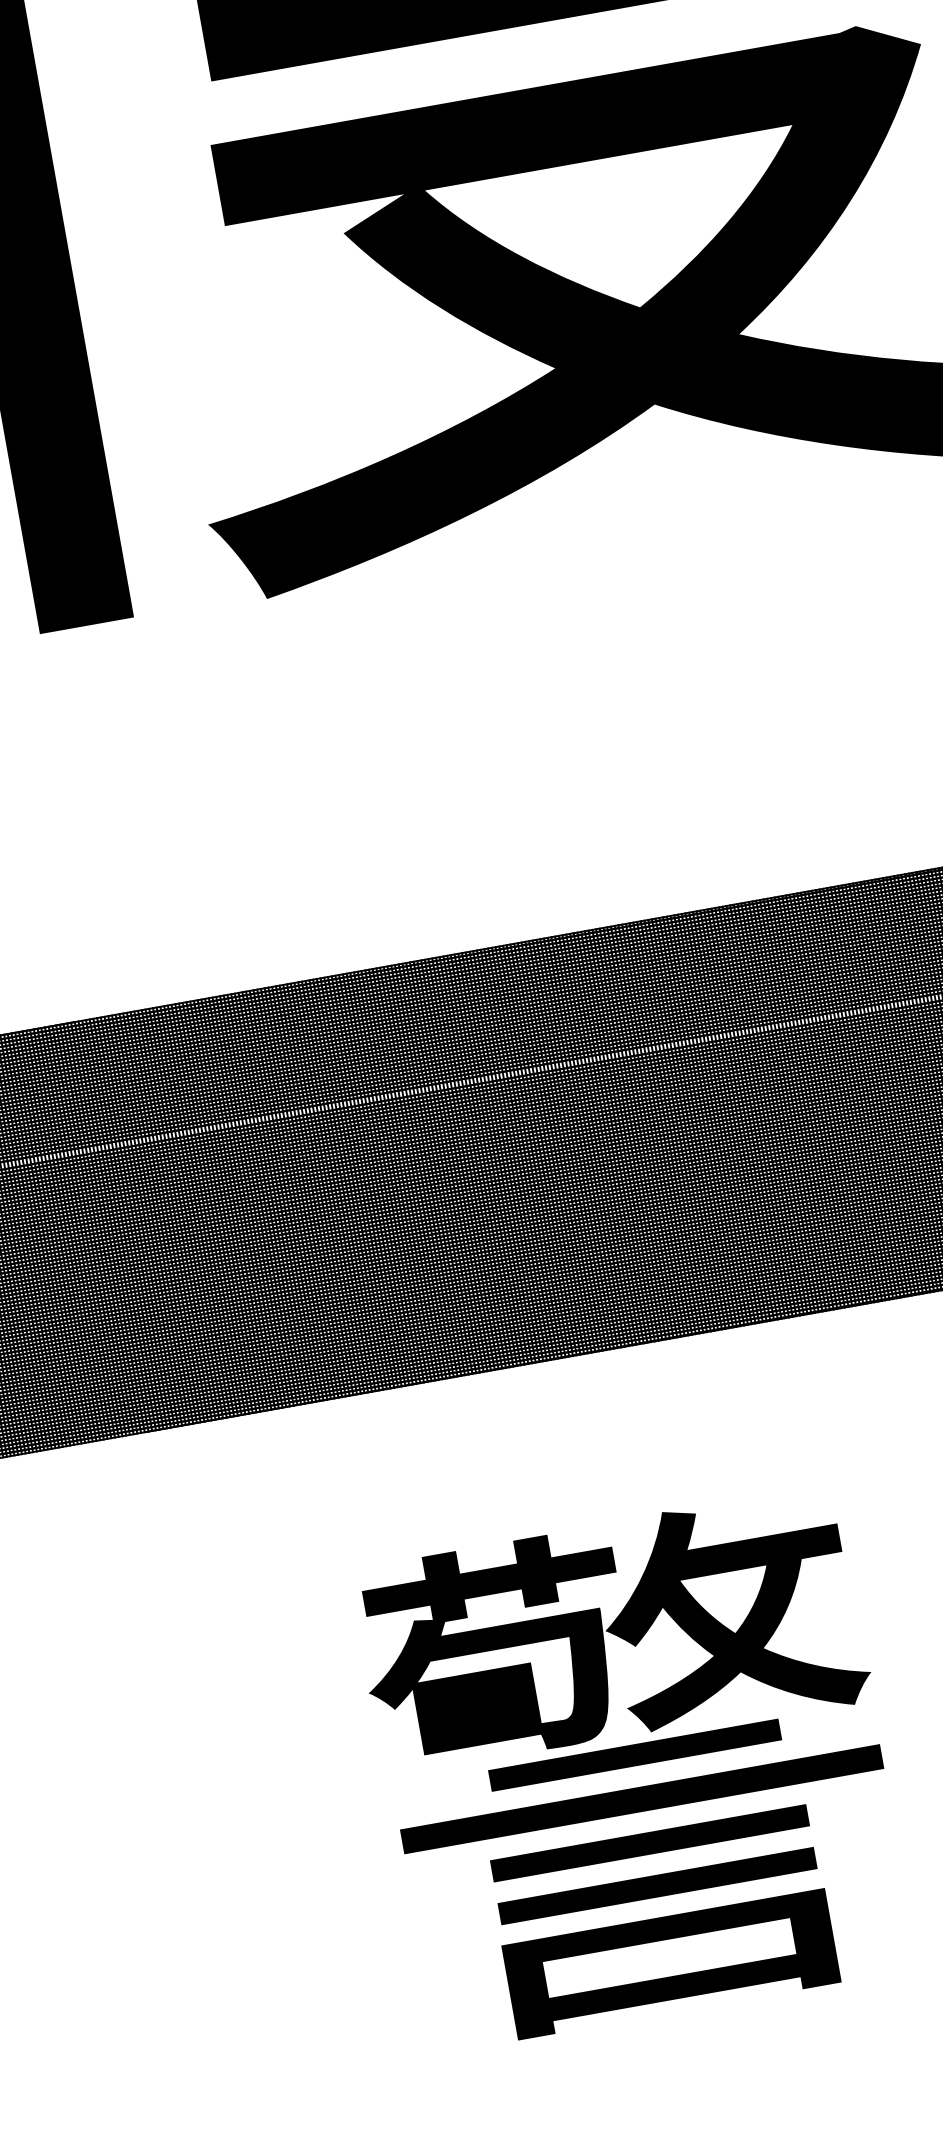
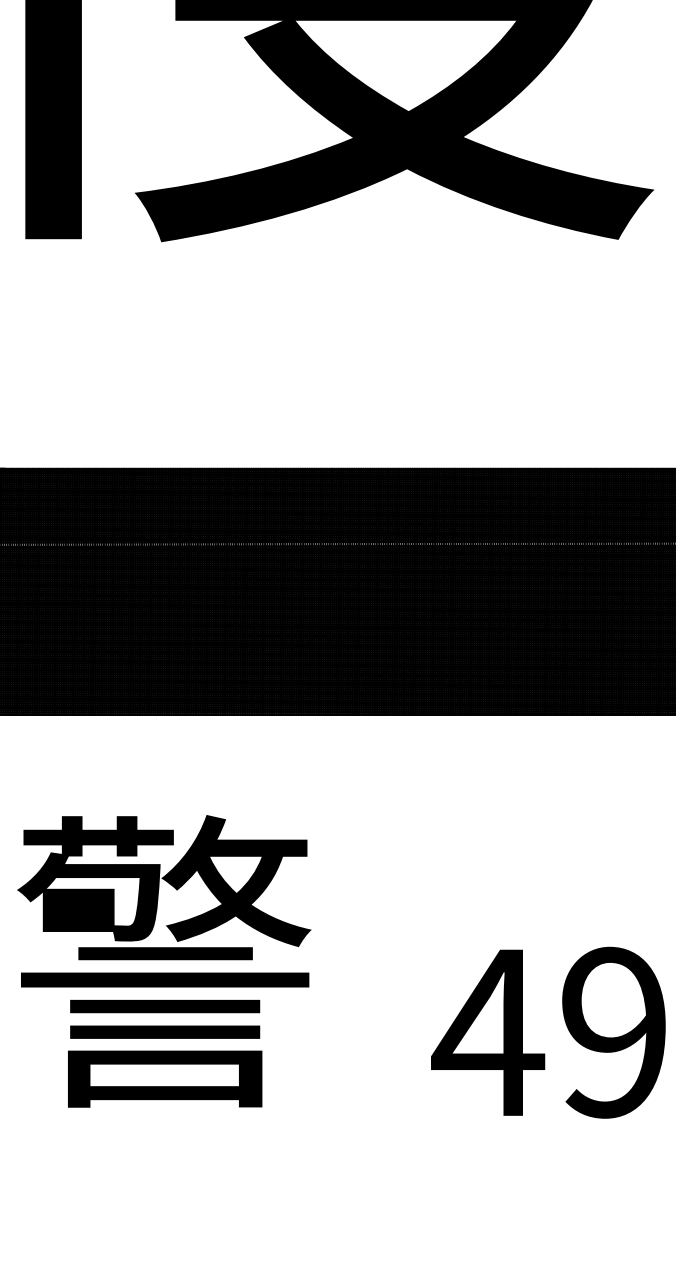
text: (635, 1768) -> (164, 961), moved

